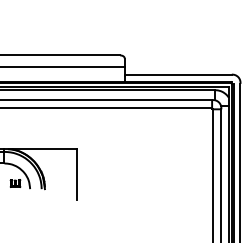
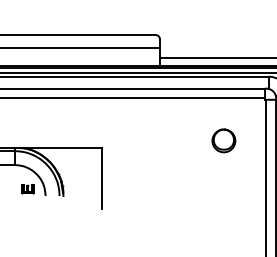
part: (177, 143) -> (223, 140), added

